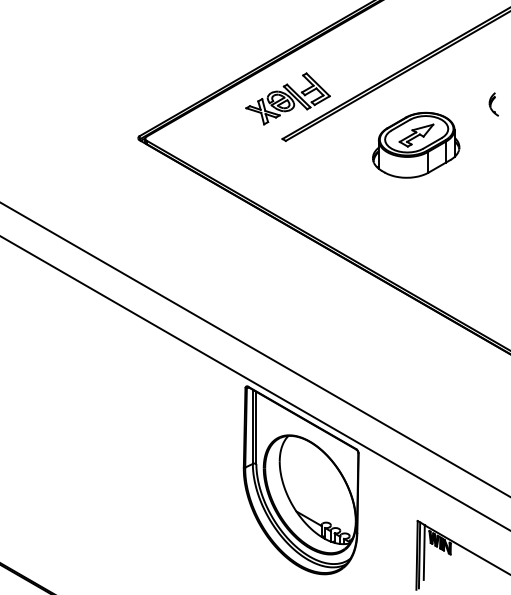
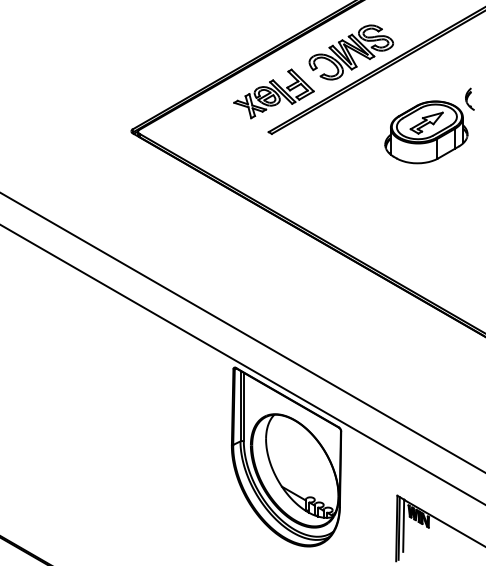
part: (369, 55) -> (351, 52), added
part: (416, 144) -> (426, 131), moved

